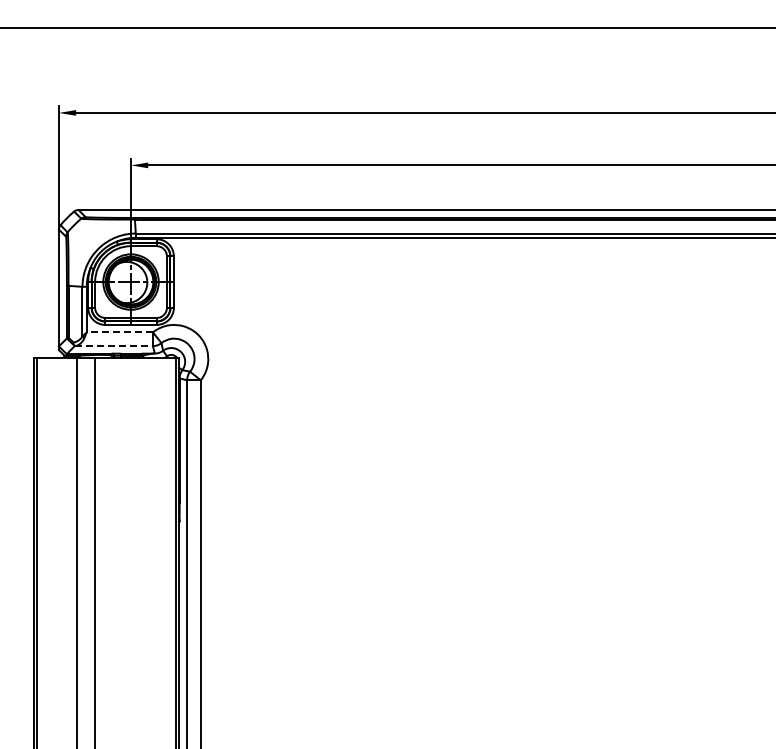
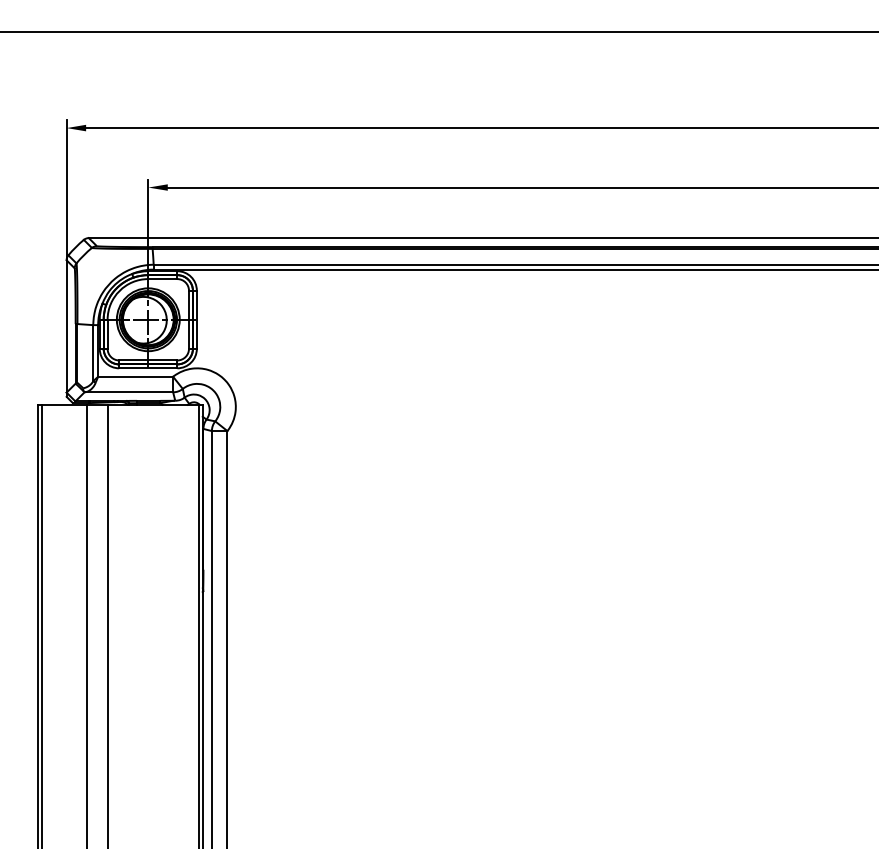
line: (119, 332) -> (135, 376), dashed -> solid
line: (114, 346) -> (129, 392), dashed -> solid

